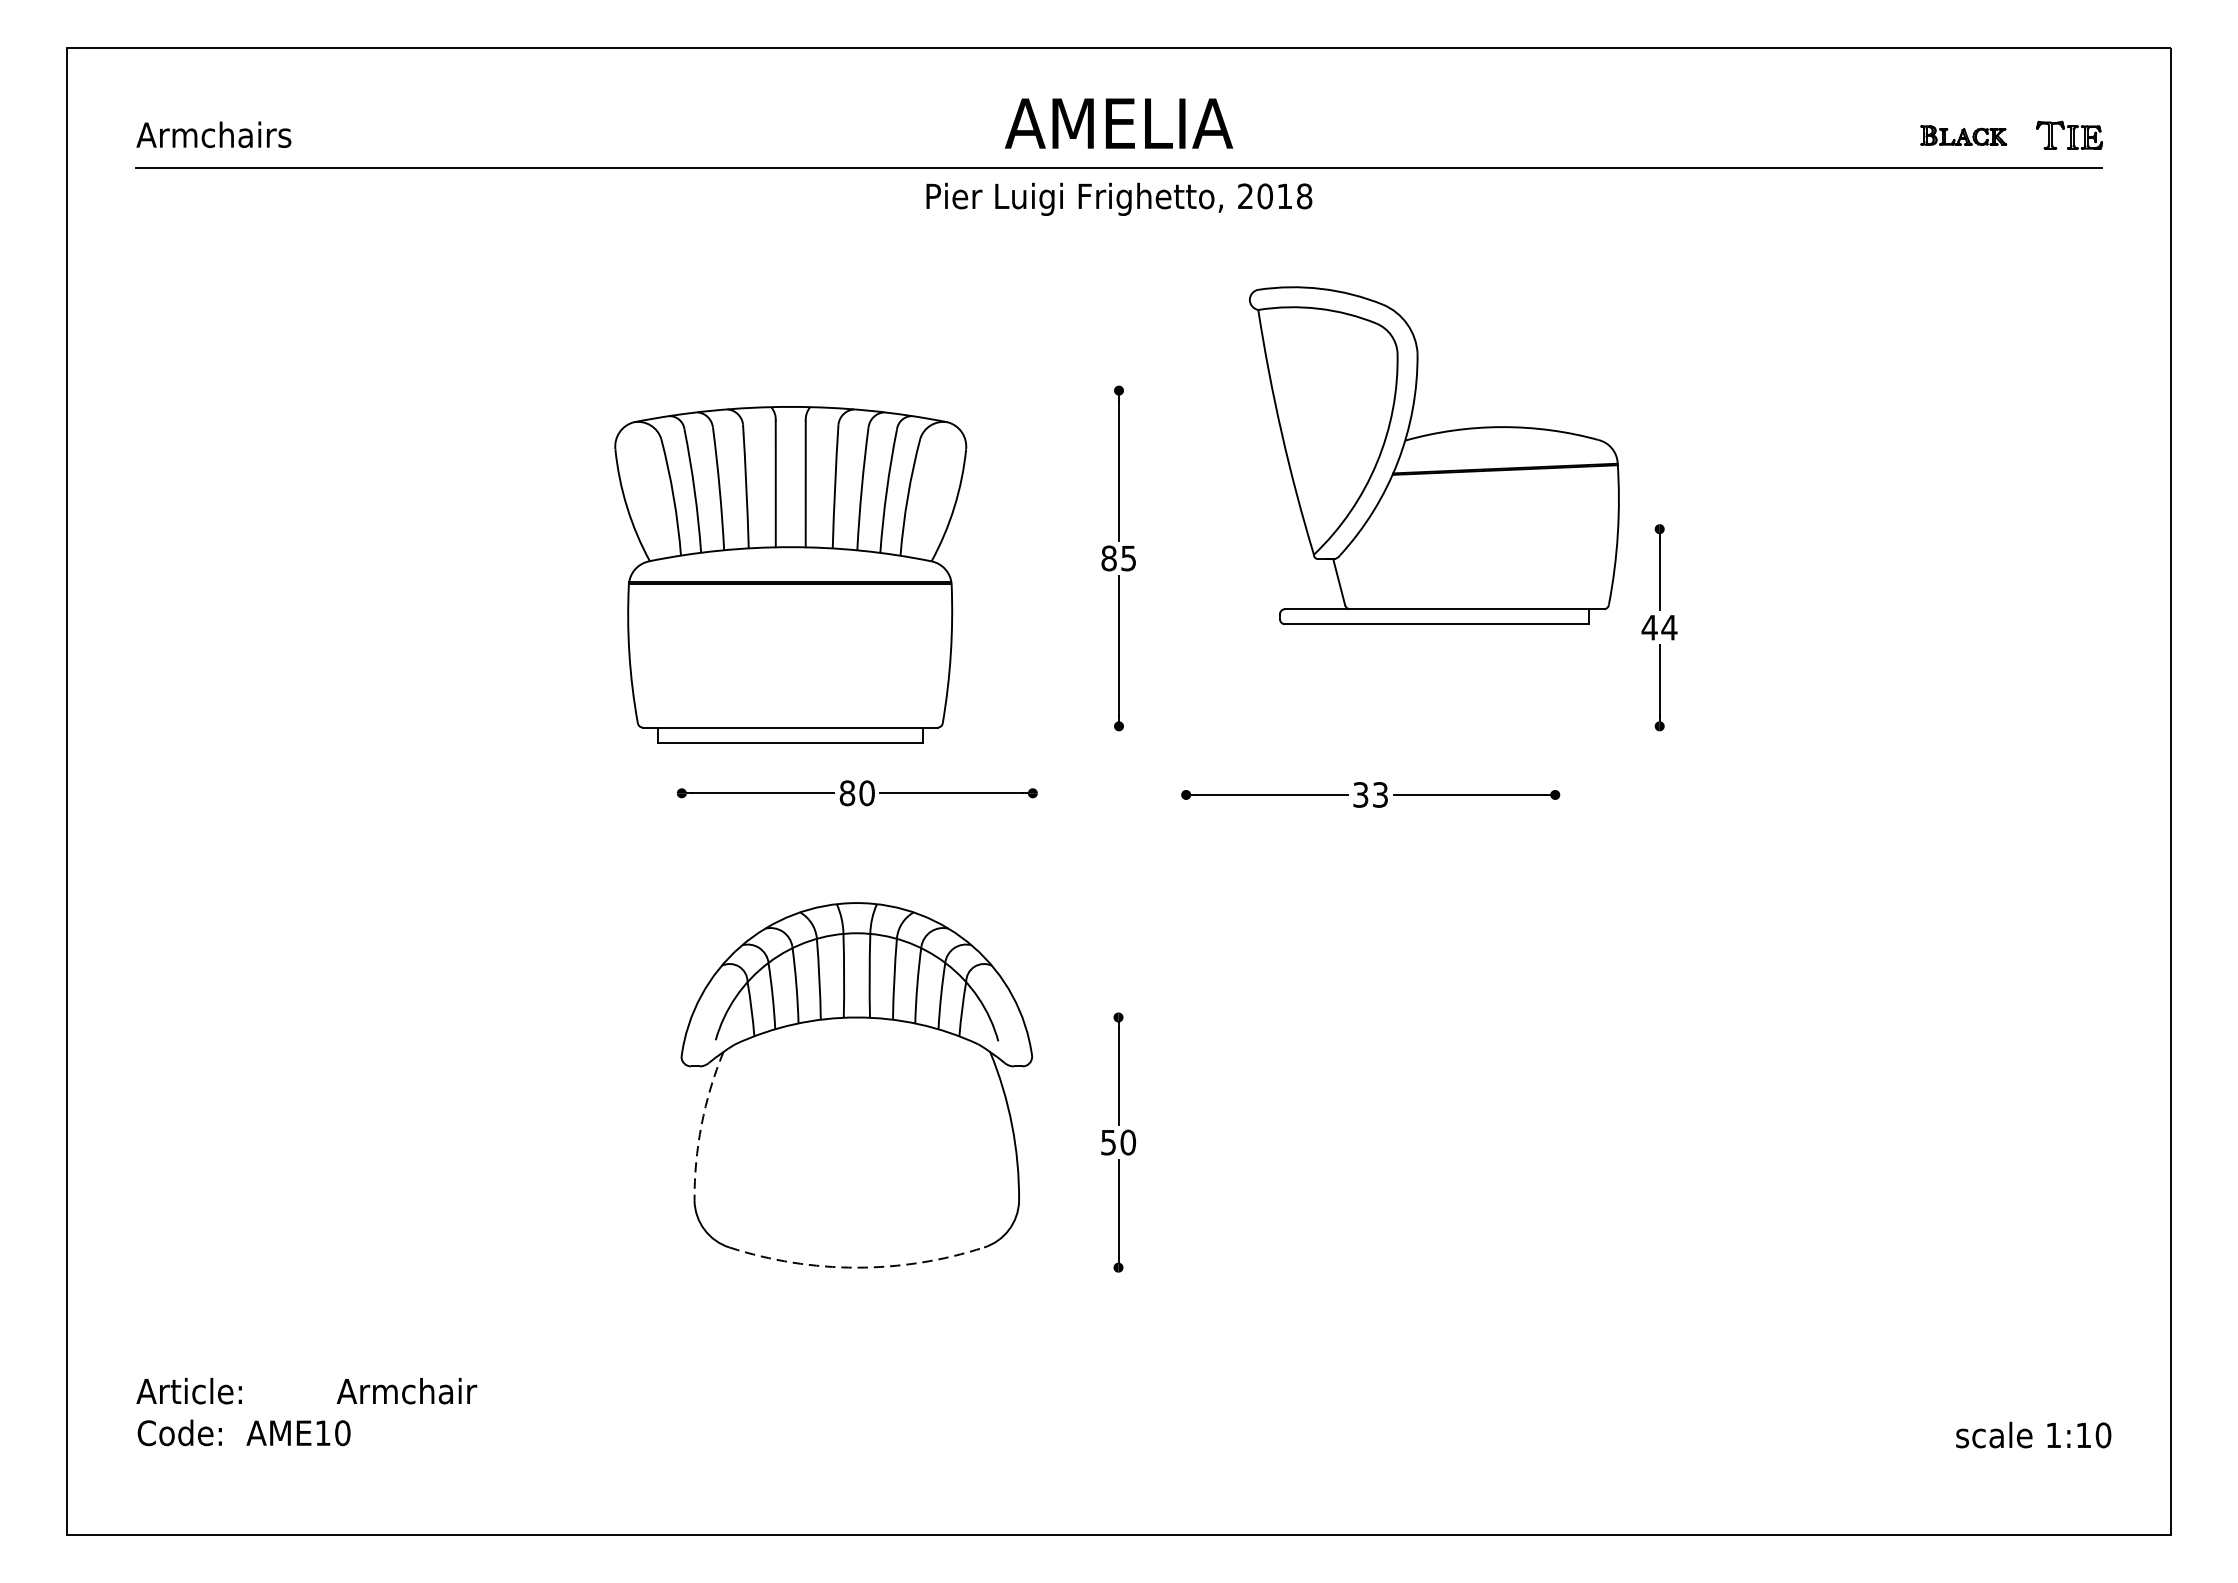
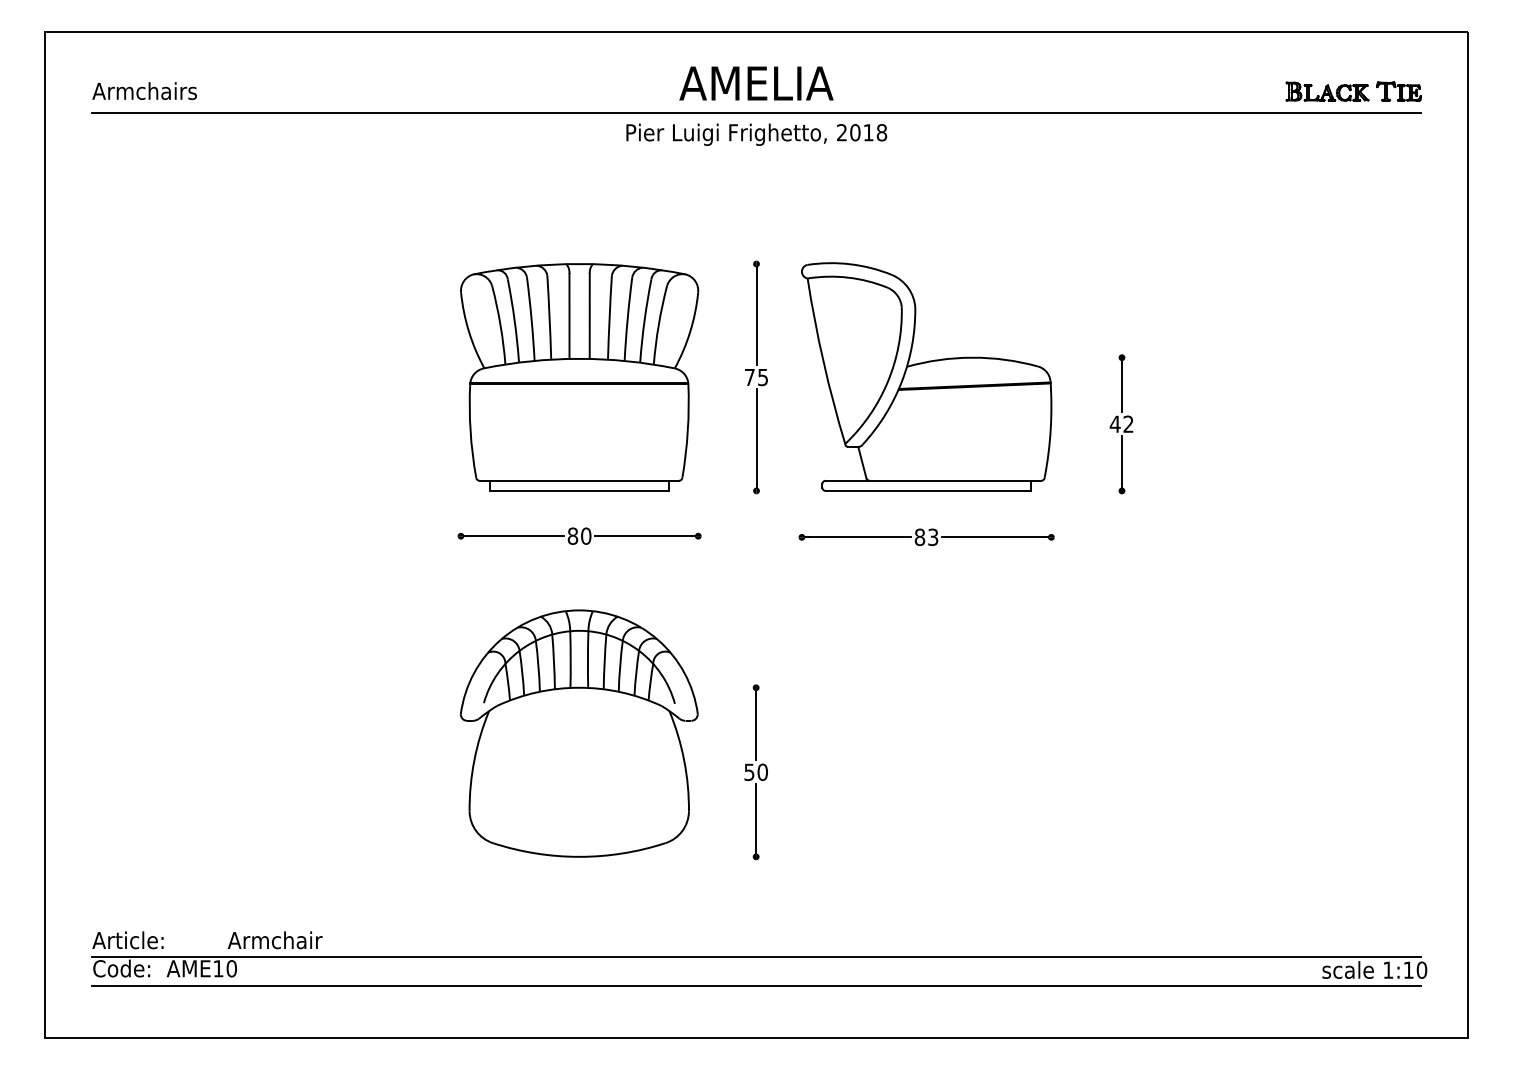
part: (1963, 135) -> (1327, 91), size x1.43
part: (1434, 454) -> (926, 376), moved
text: (1108, 558) -> (749, 377), 85 -> 75
part: (790, 574) -> (579, 377), moved
text: (1669, 626) -> (1128, 423), 44 -> 42
text: (1360, 793) -> (919, 536), 33 -> 83
arc: (701, 1125) -> (474, 760), dashed -> solid
arc: (857, 1267) -> (579, 856), dashed -> solid
line: (1119, 1415) -> (756, 956), added
line: (1119, 1457) -> (756, 985), added

